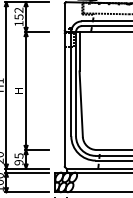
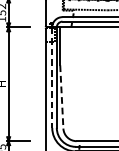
line: (71, 84) -> (52, 78), solid -> dashed
line: (81, 104) -> (62, 97), solid -> dashed

